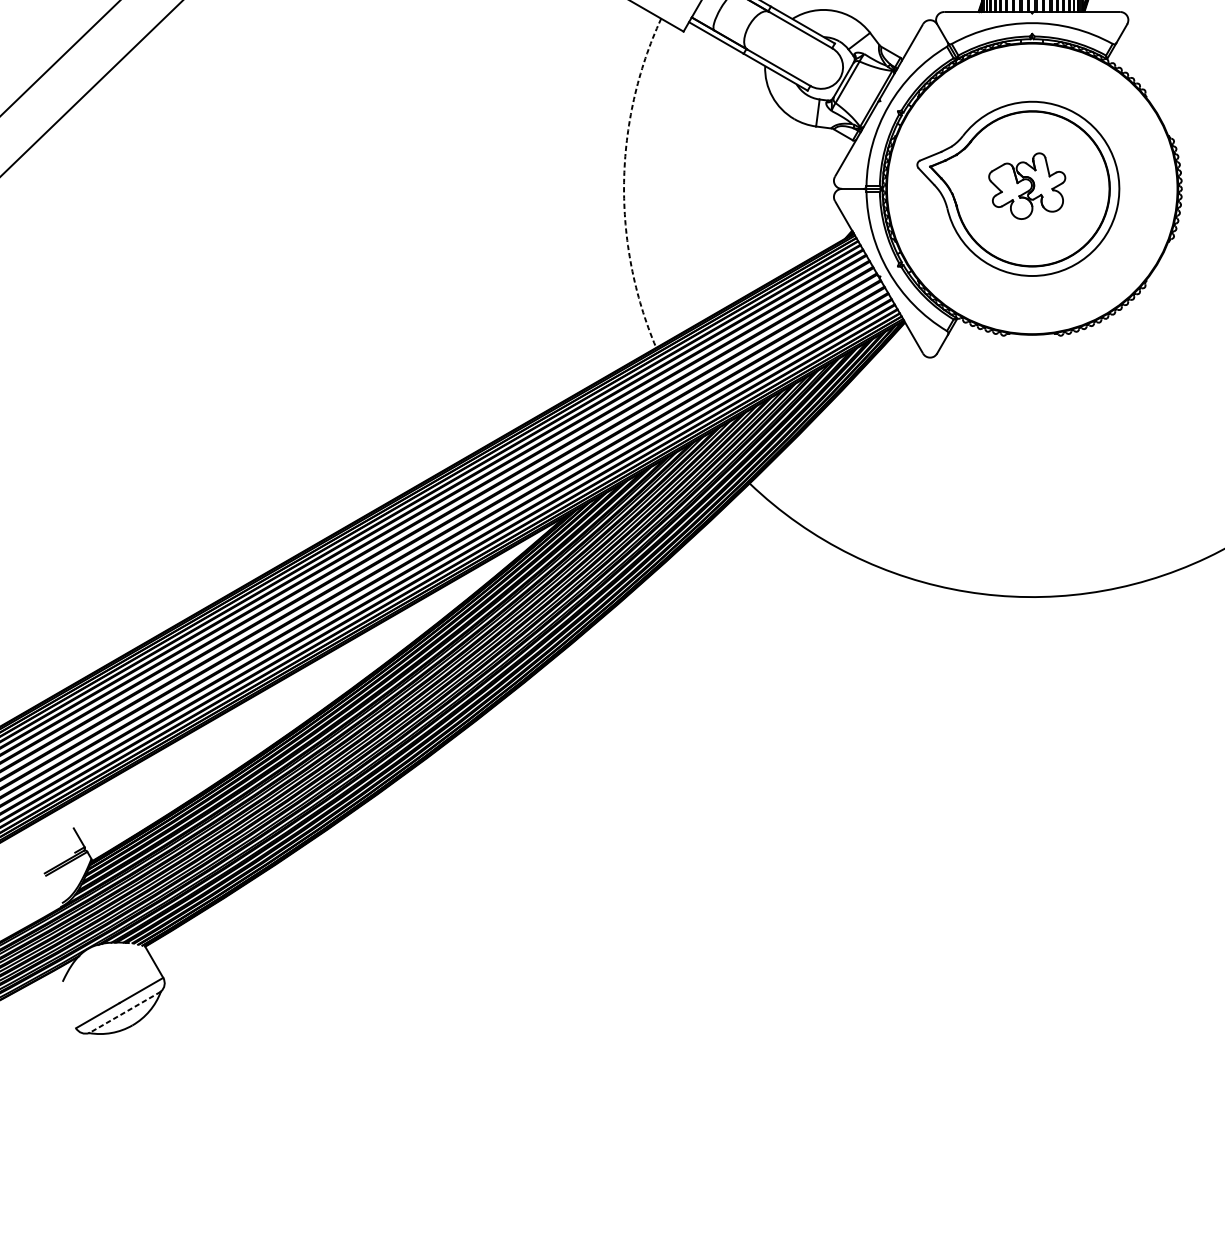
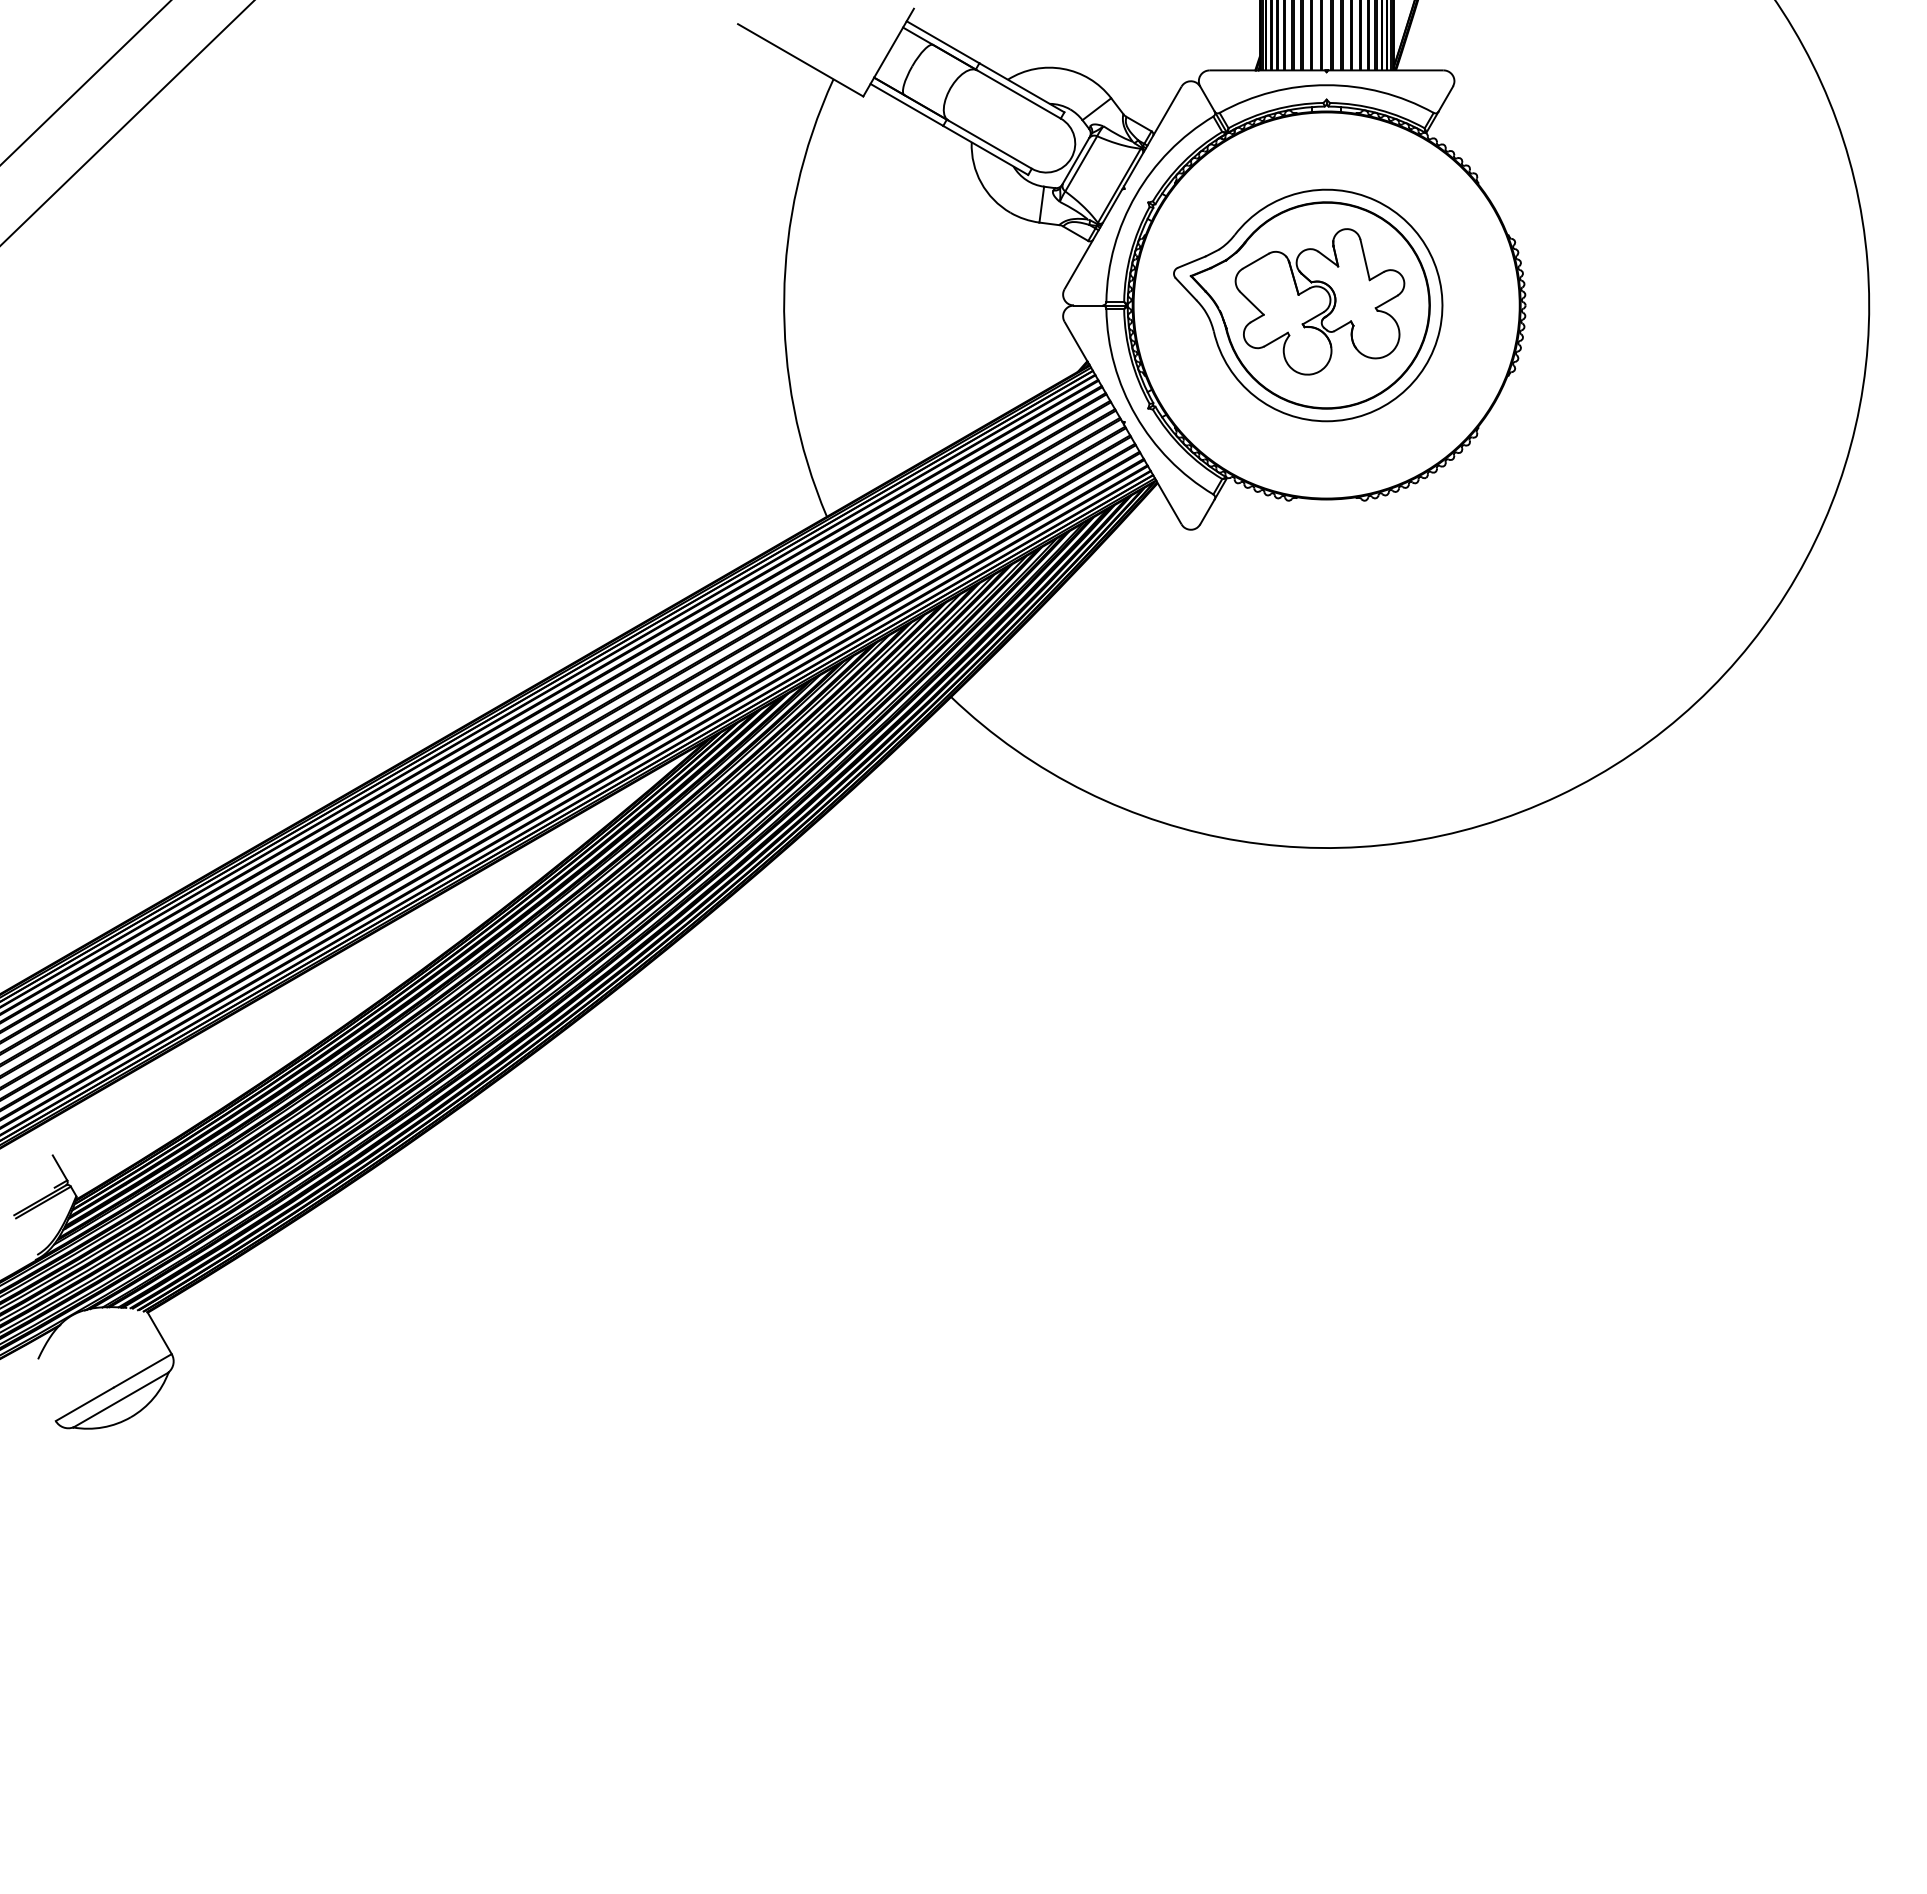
arc: (624, 182) -> (784, 297), dashed -> solid
part: (1026, 185) -> (1319, 301), size x1.67
line: (124, 1012) -> (120, 1400), dashed -> solid

